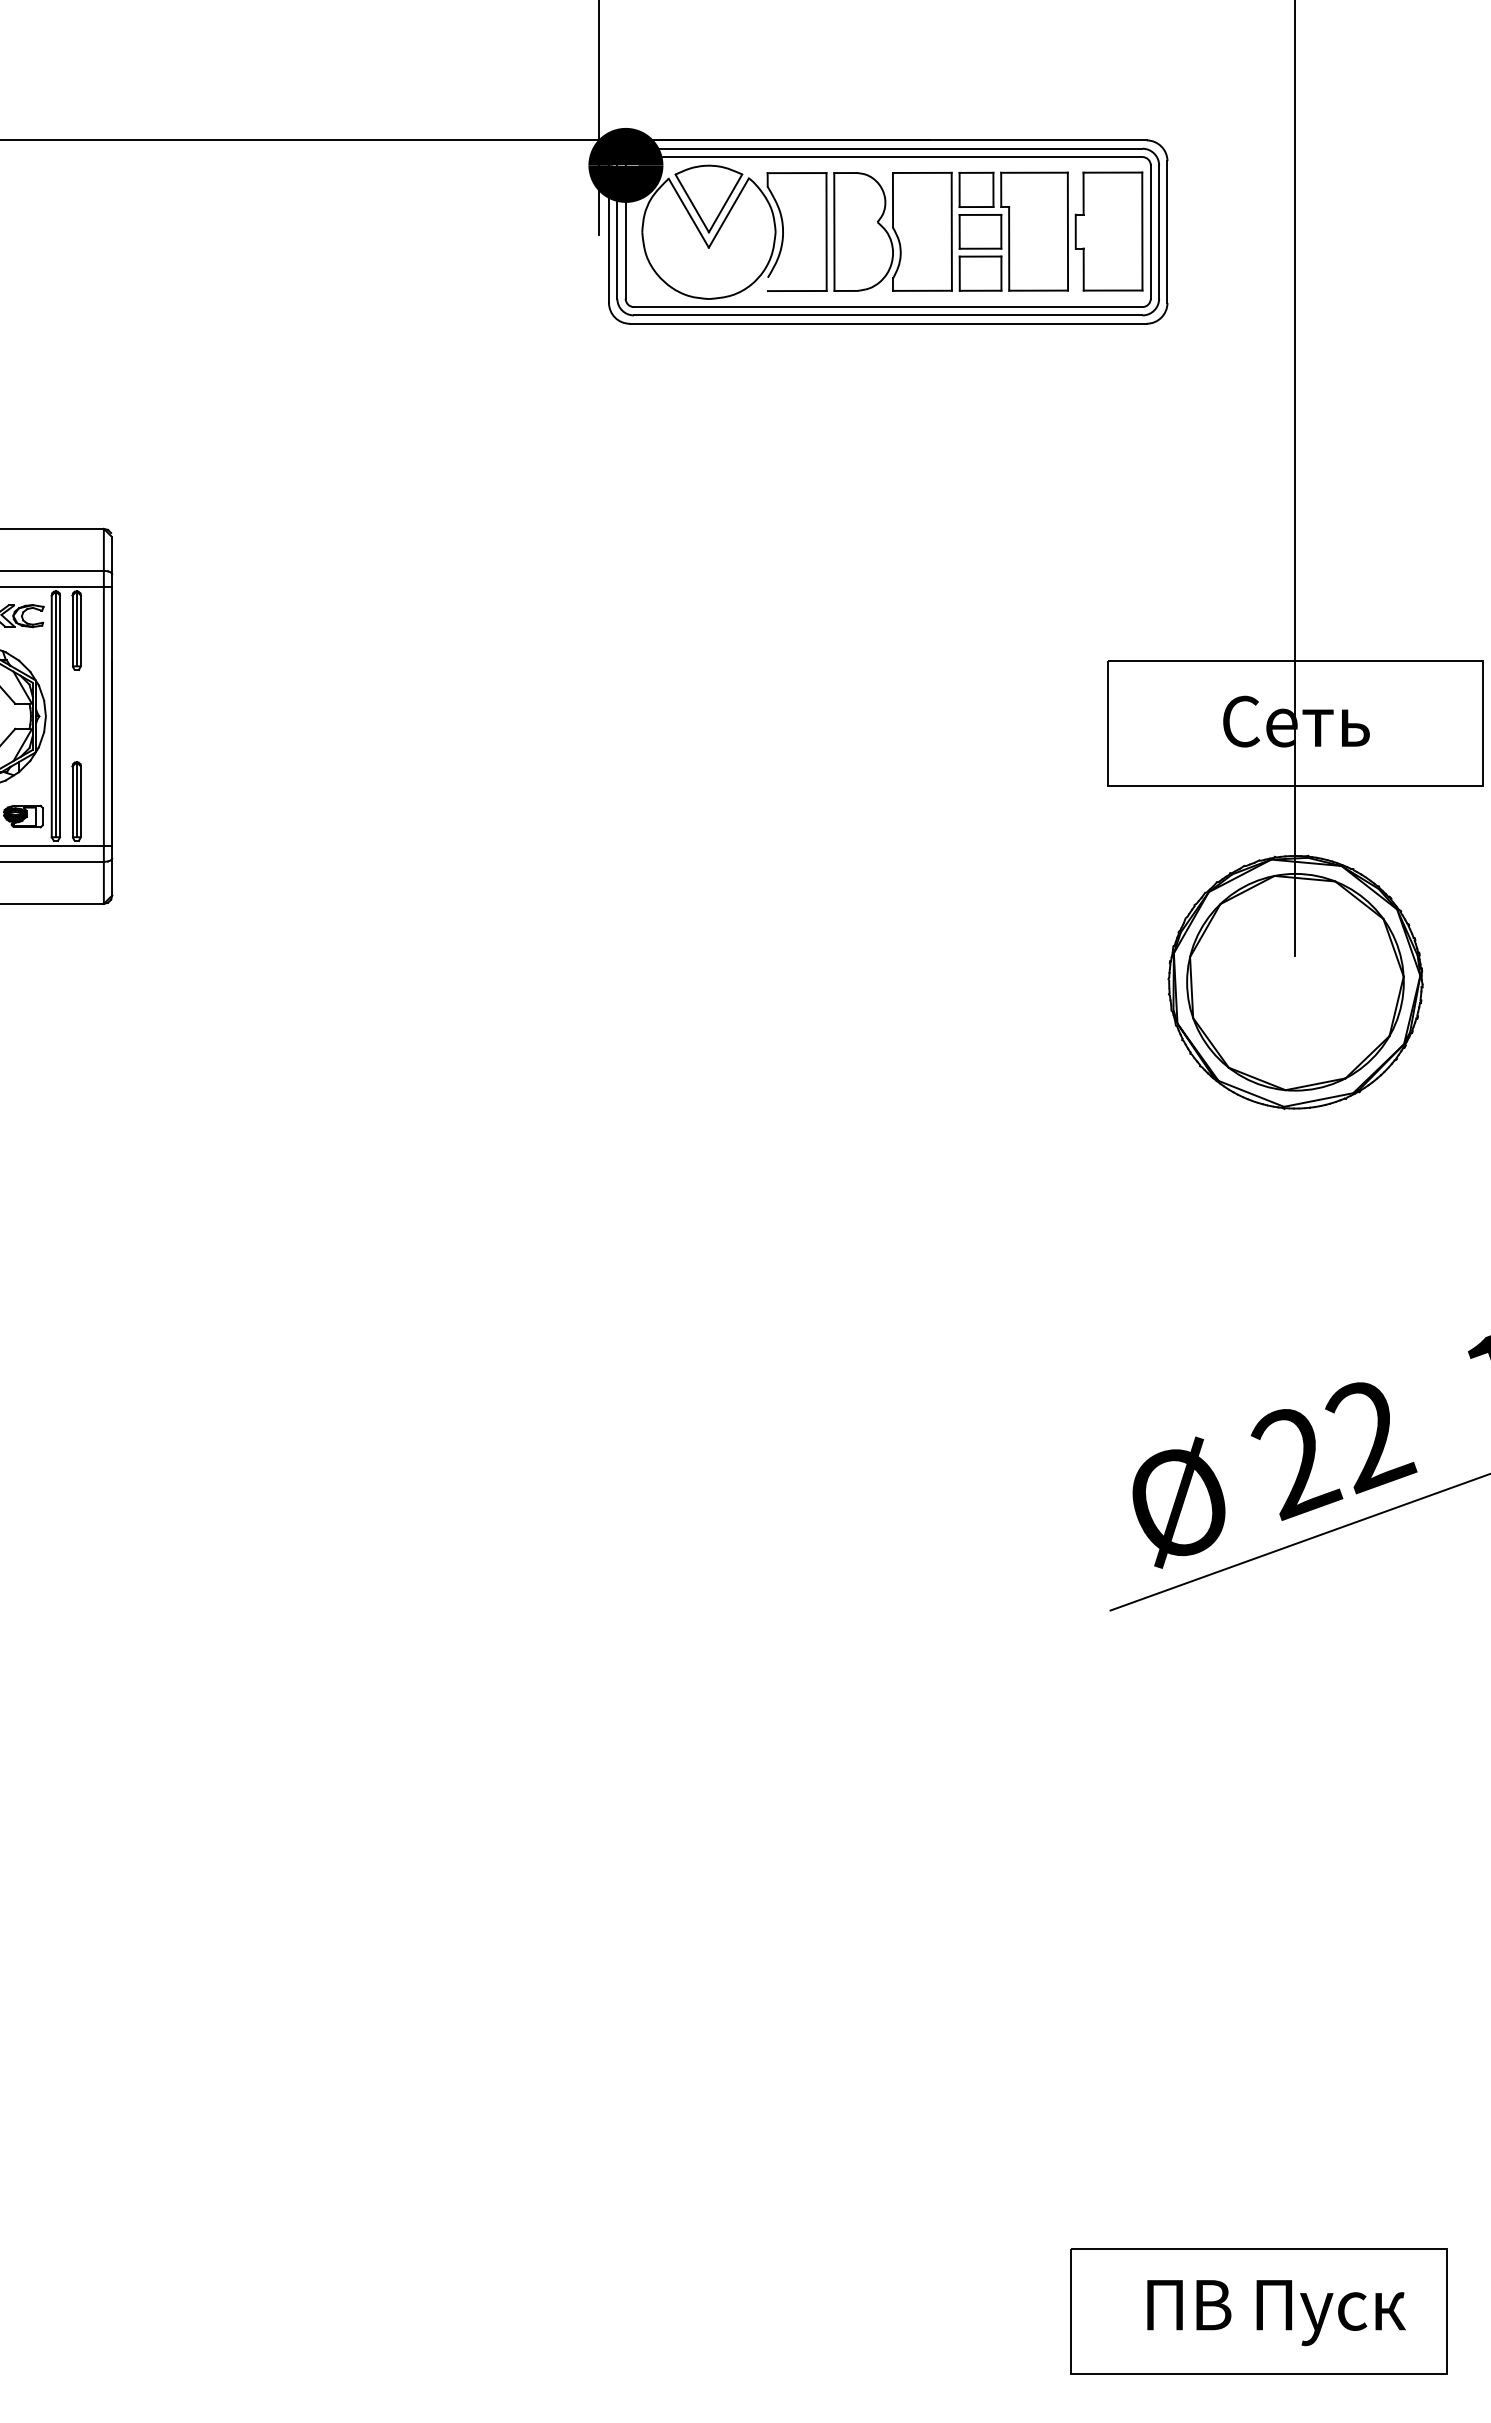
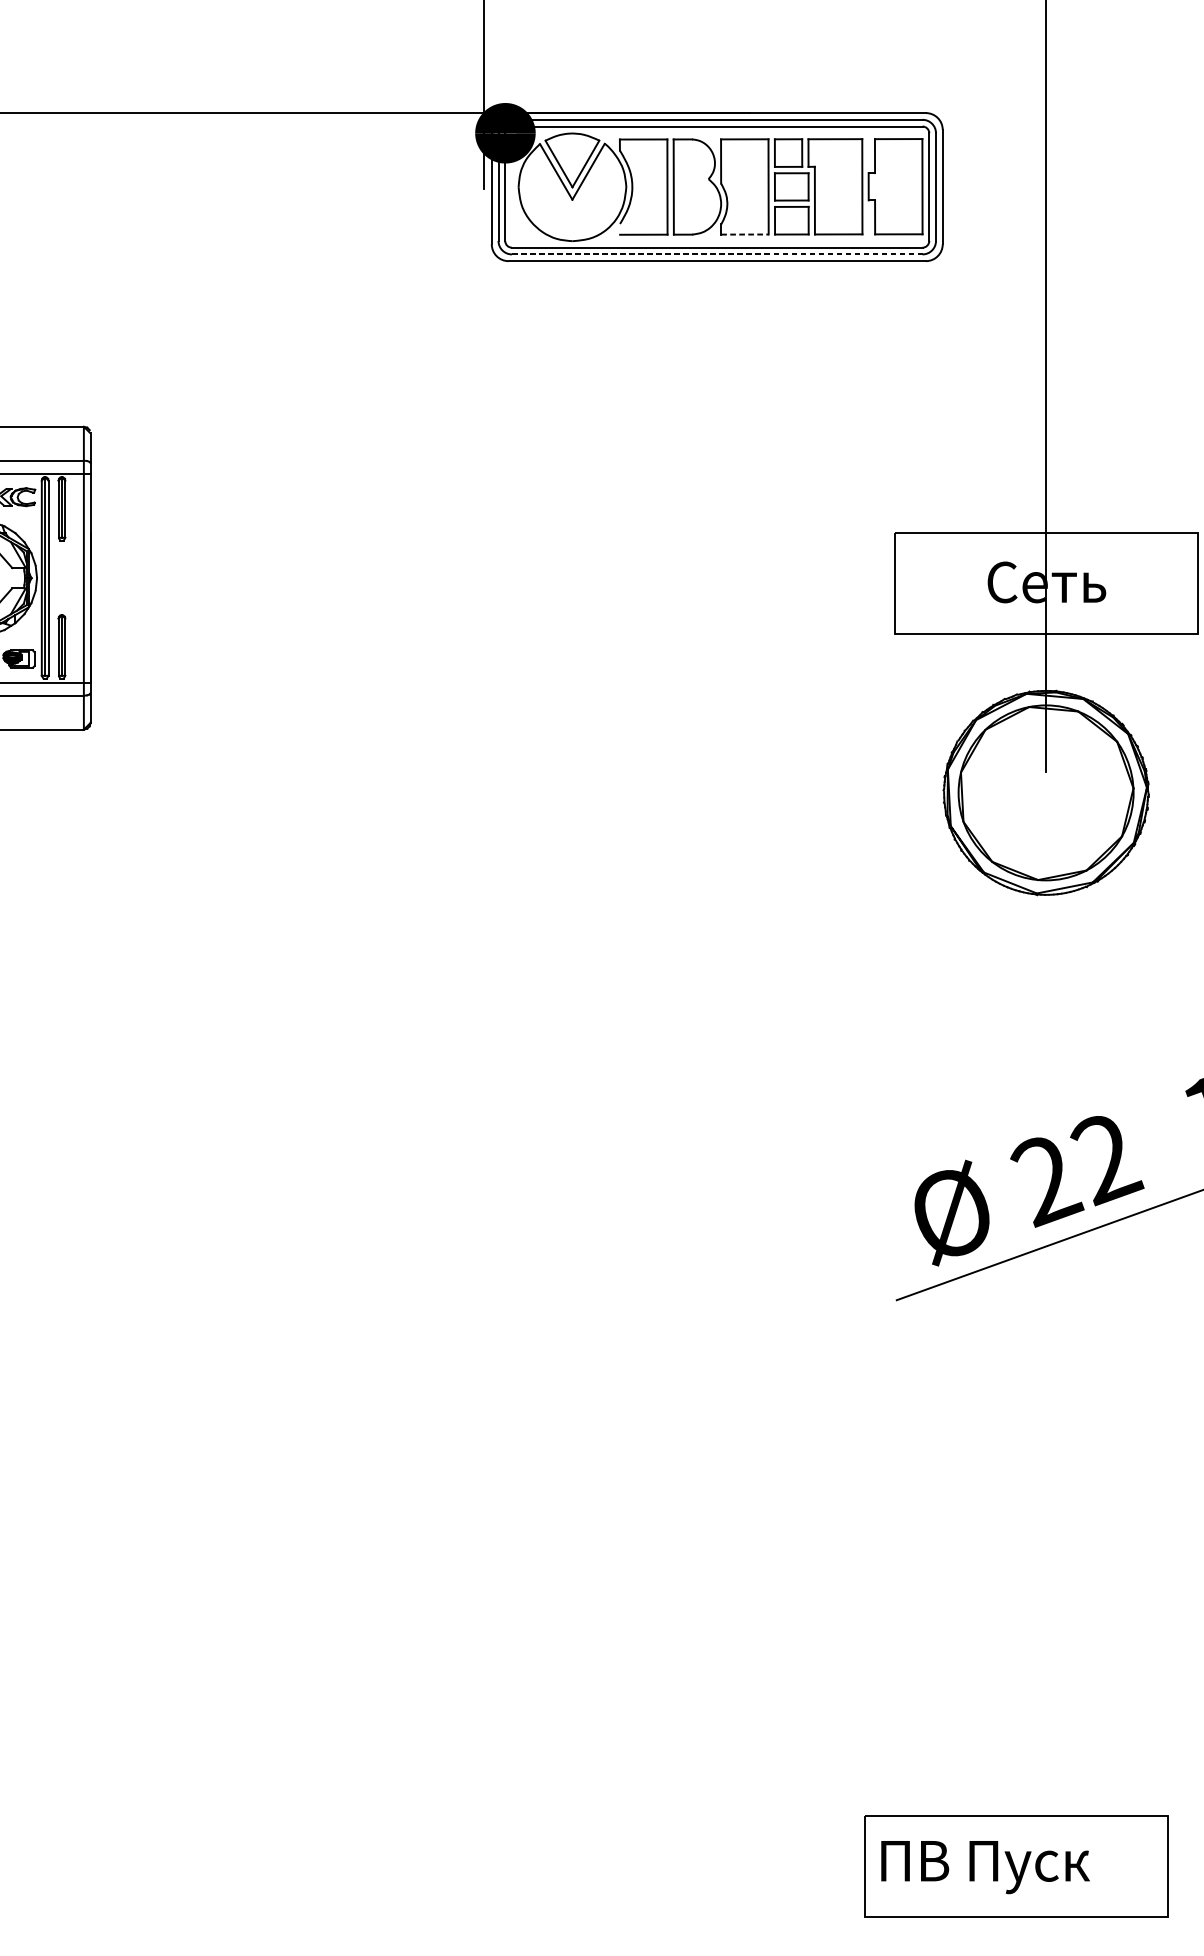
line: (923, 290) -> (745, 234), solid -> dashed
line: (888, 315) -> (717, 254), solid -> dashed
text: (1276, 2313) -> (985, 1867), moved

